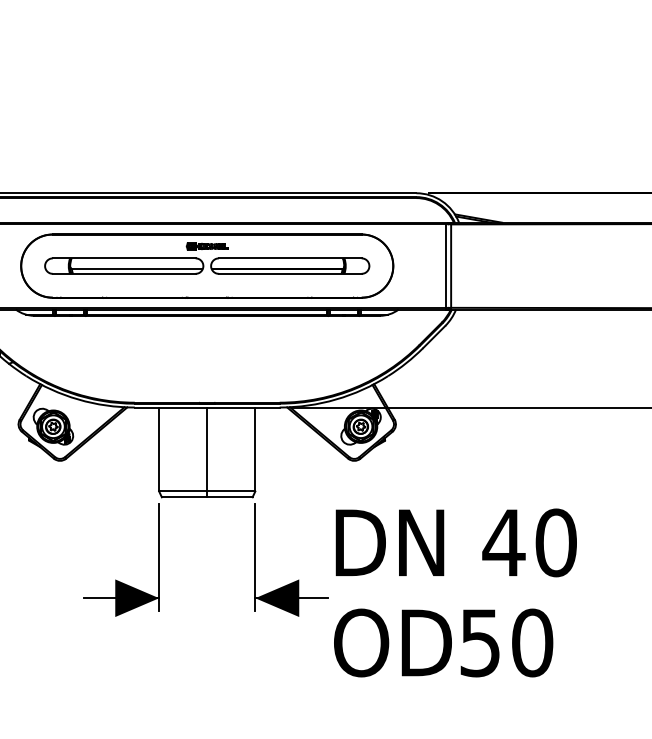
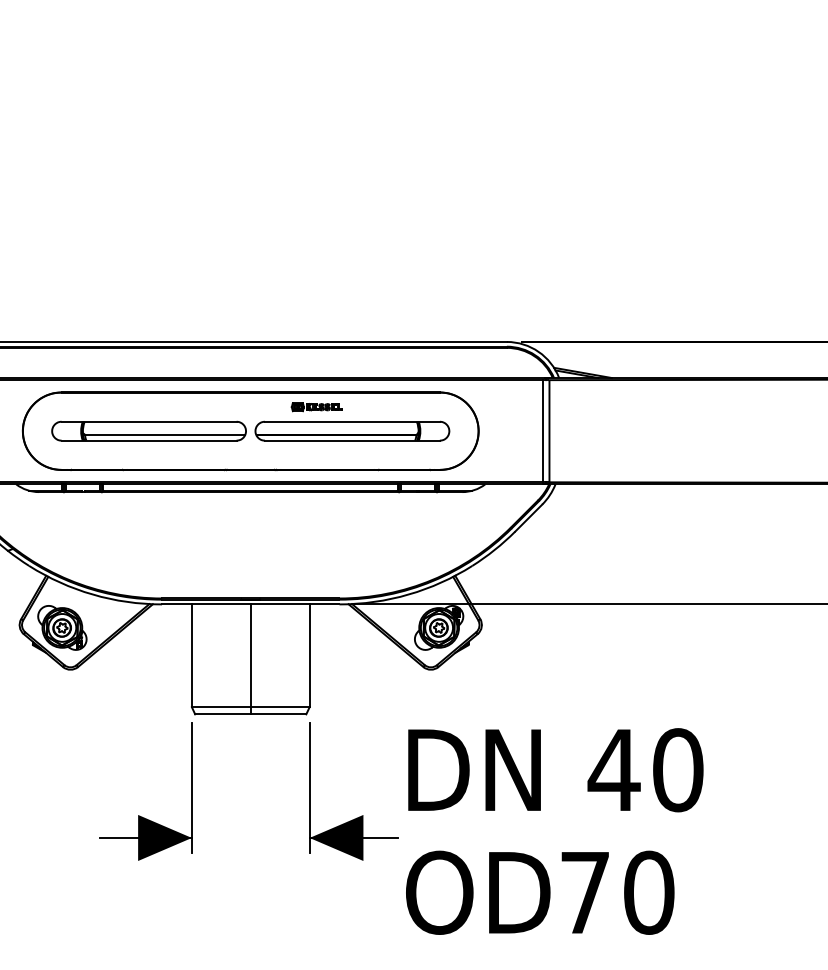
part: (207, 246) -> (316, 407), moved
text: (479, 643) -> (584, 893), 50 -> 70

